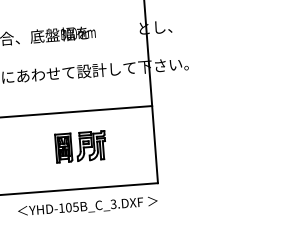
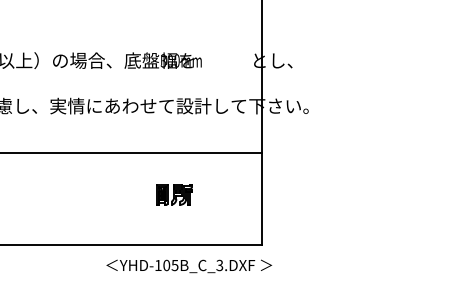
part: (81, 146) -> (174, 194), size x0.6
text: (88, 207) -> (189, 266), moved

